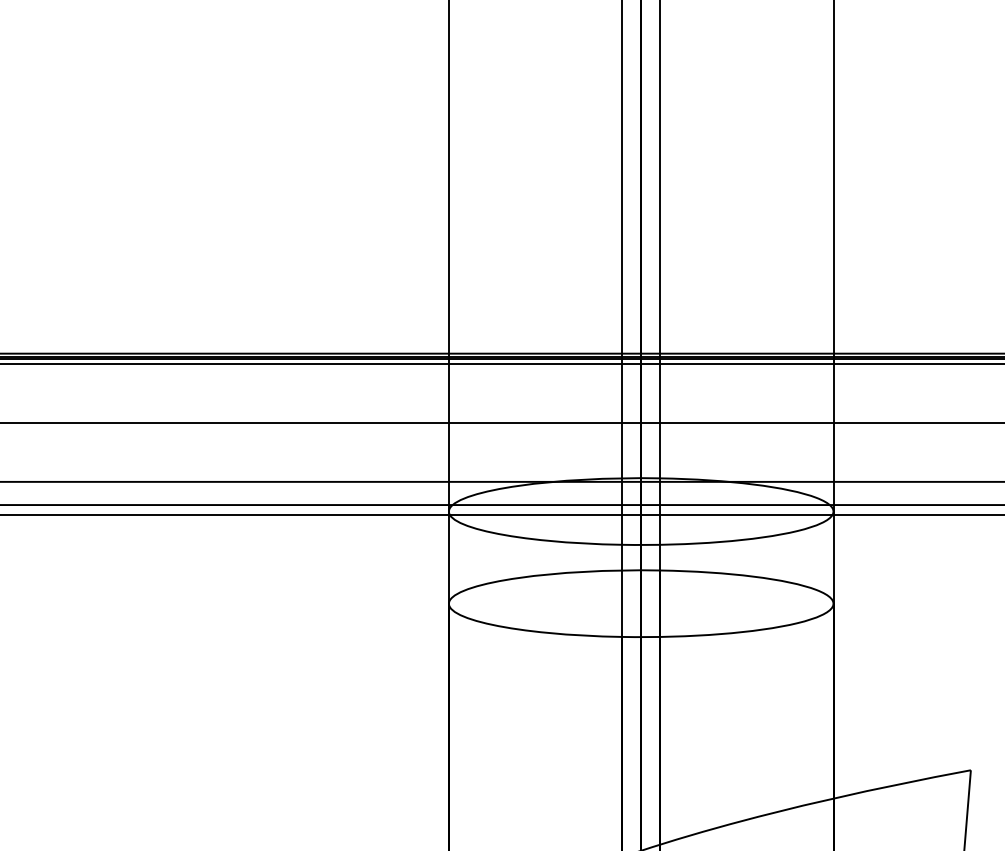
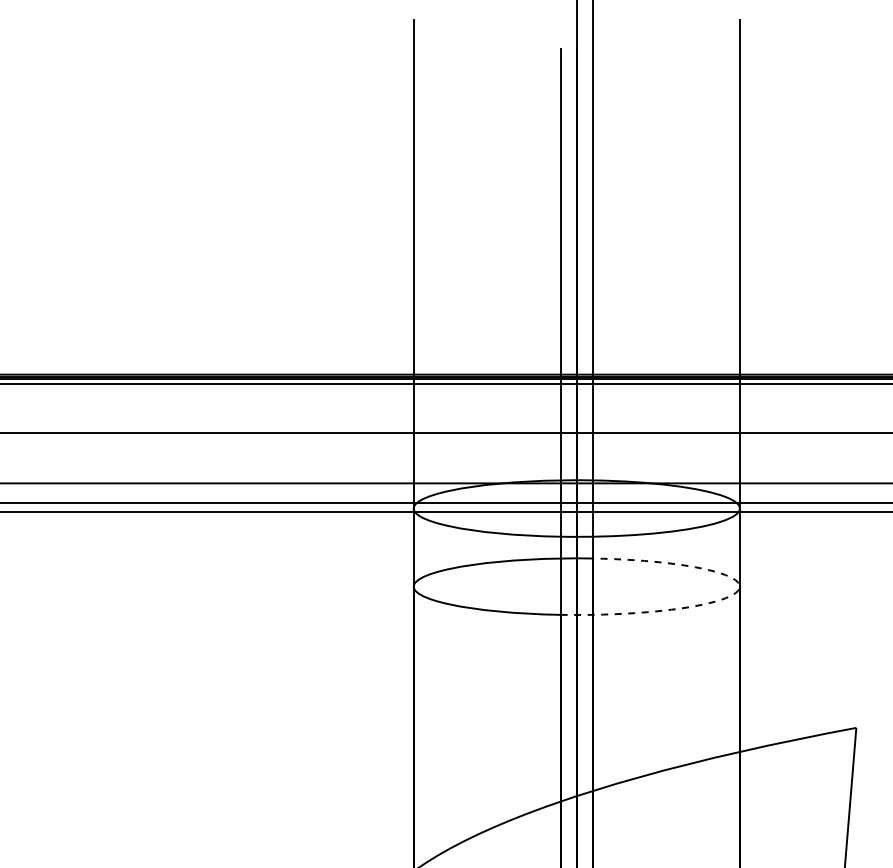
arc: (823, 614) -> (731, 595), solid -> dashed

